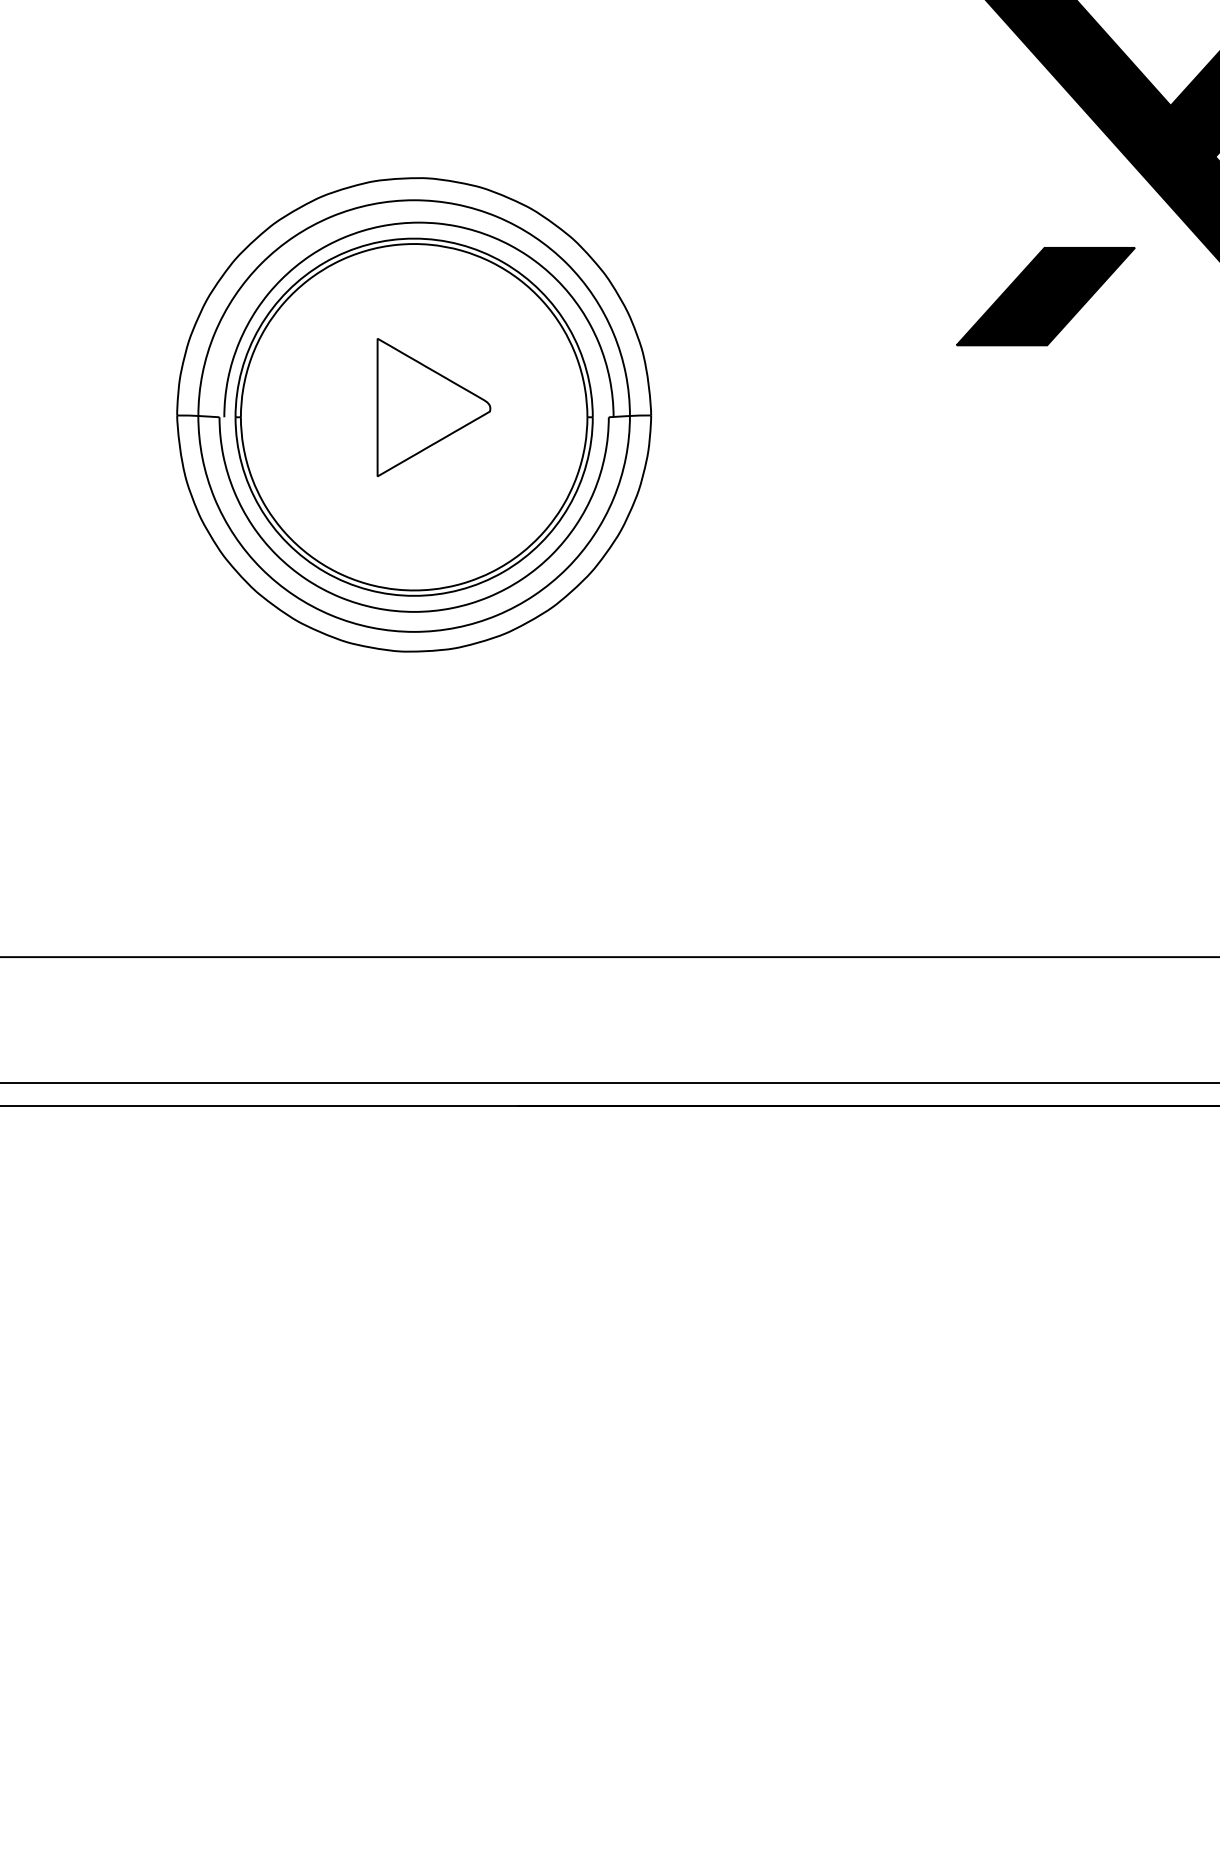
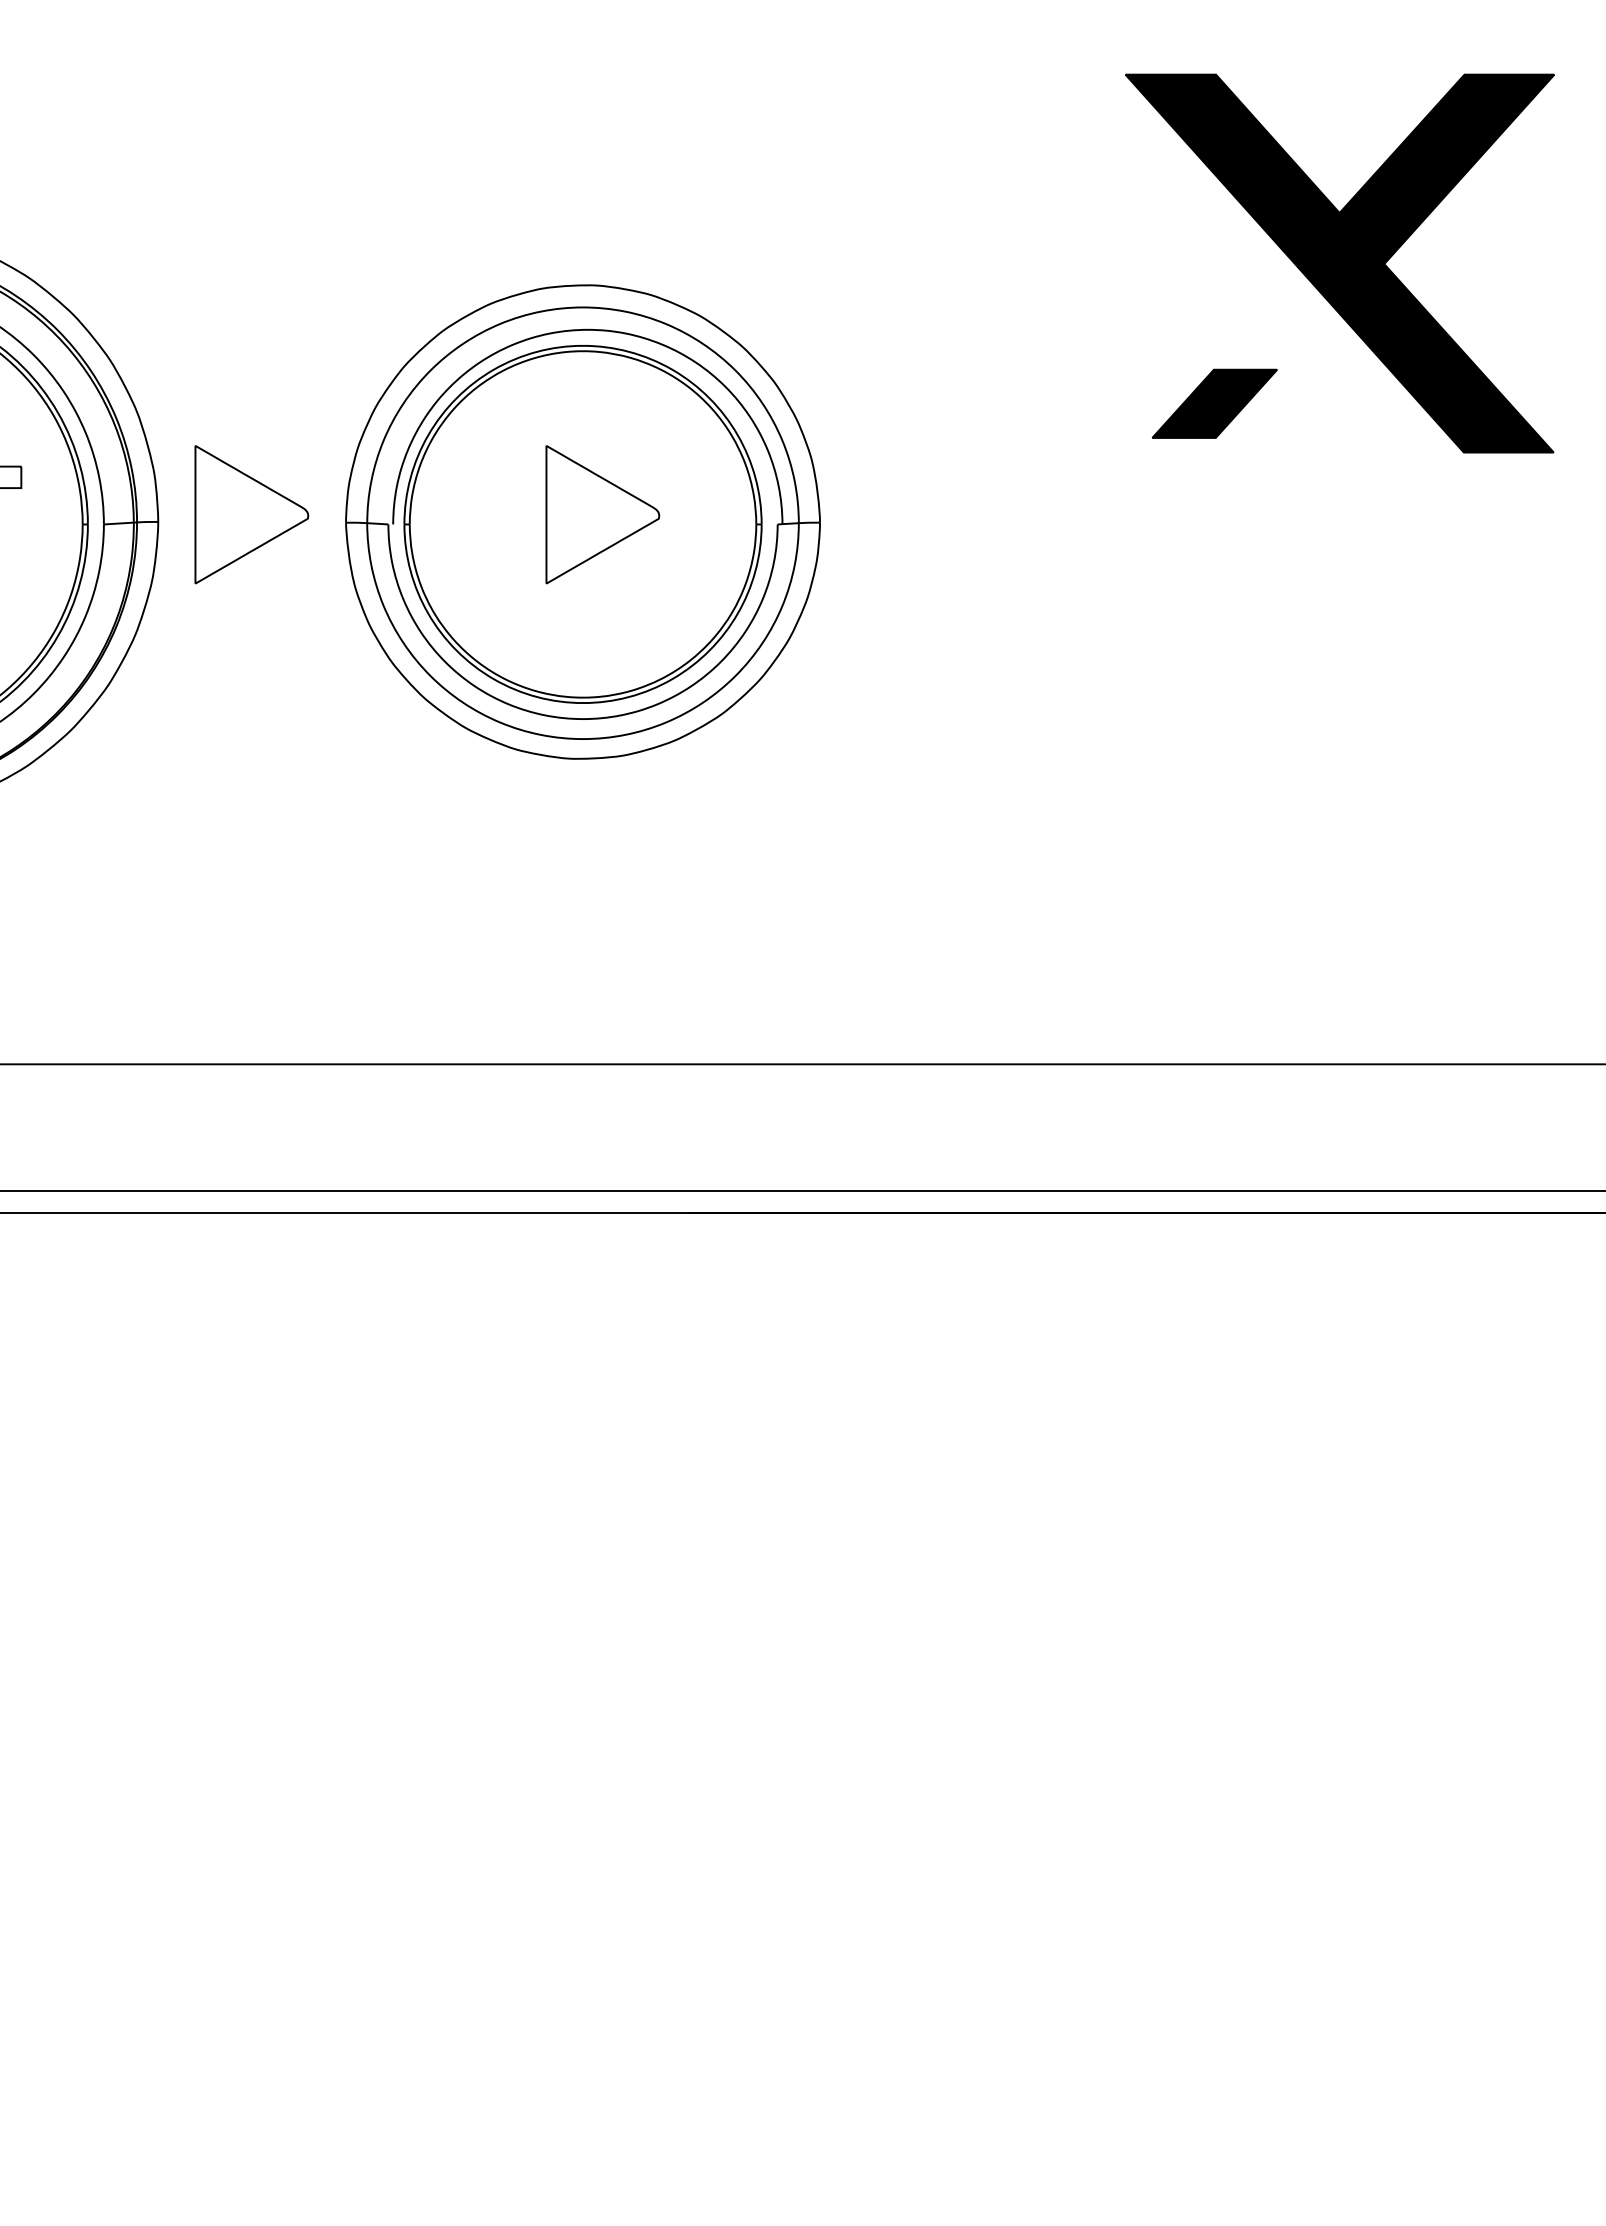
part: (1045, 296) -> (1214, 403), size x0.7
part: (82, 407) -> (251, 514), added

